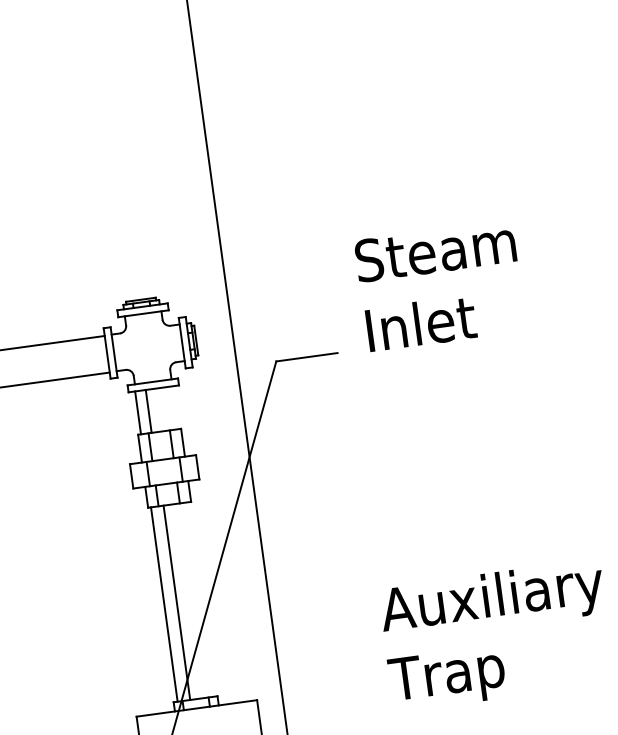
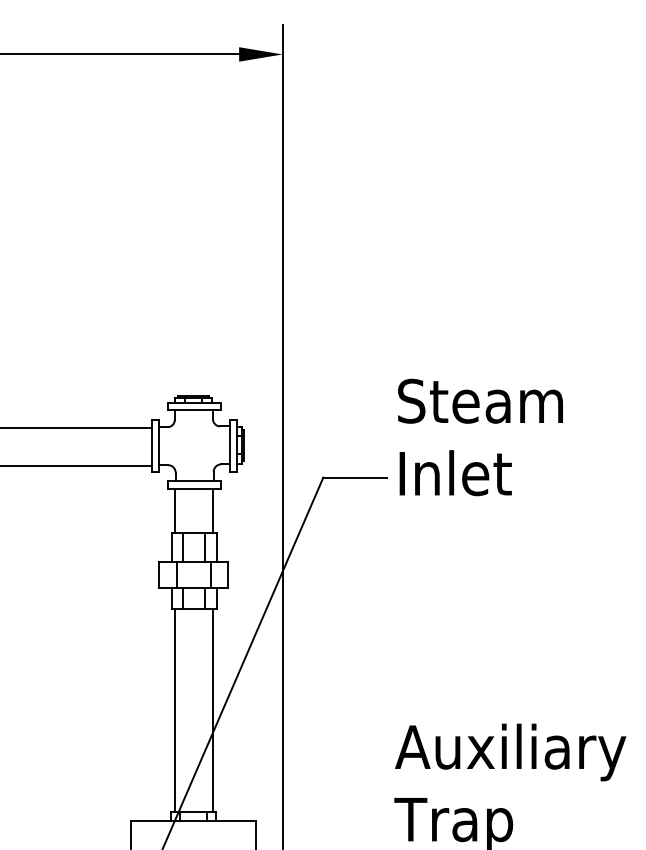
text: (440, 285) -> (480, 437), moved
line: (148, 411) -> (212, 510), moved
line: (176, 602) -> (212, 710), moved

